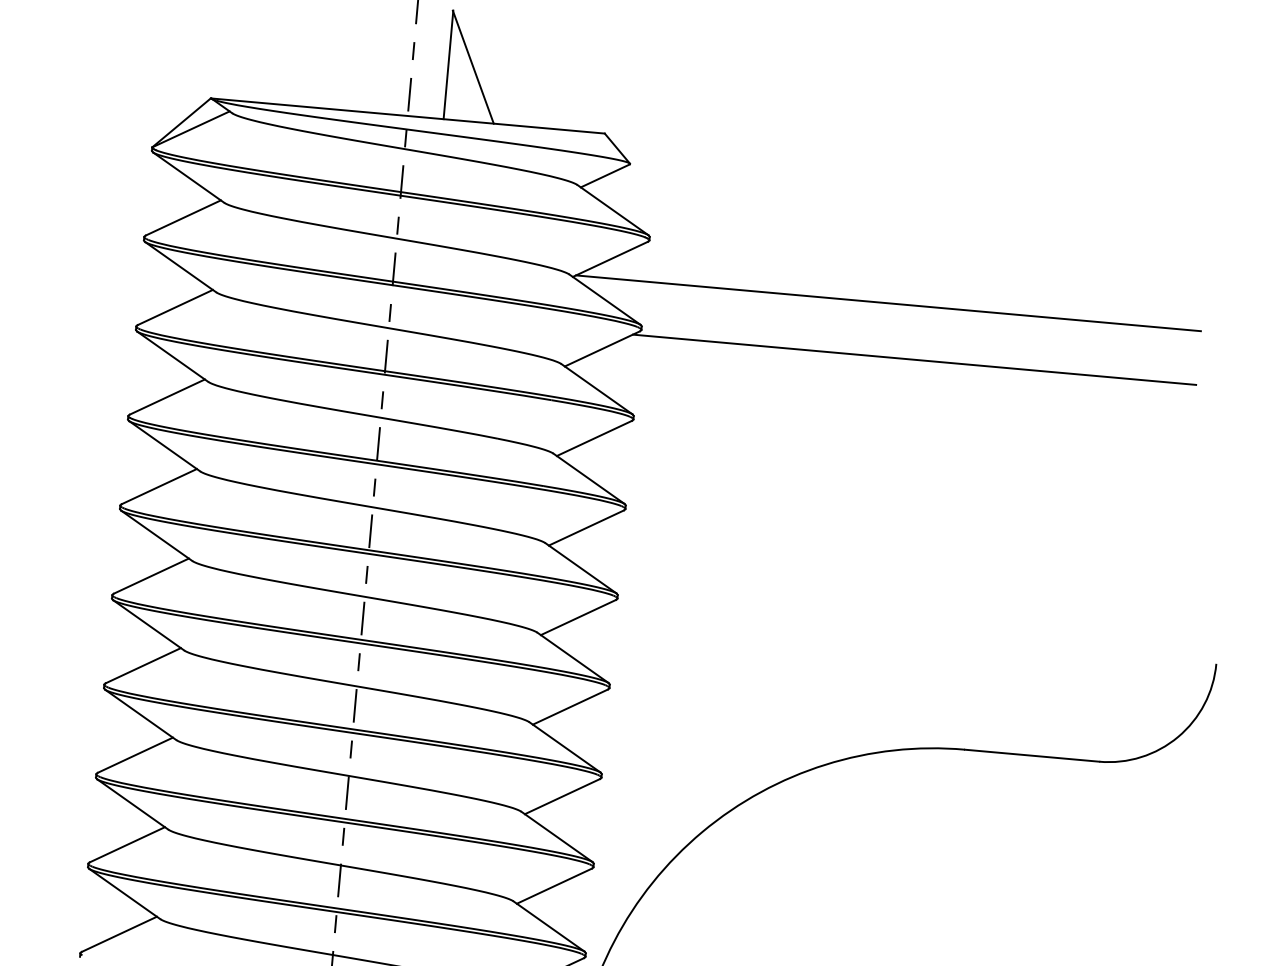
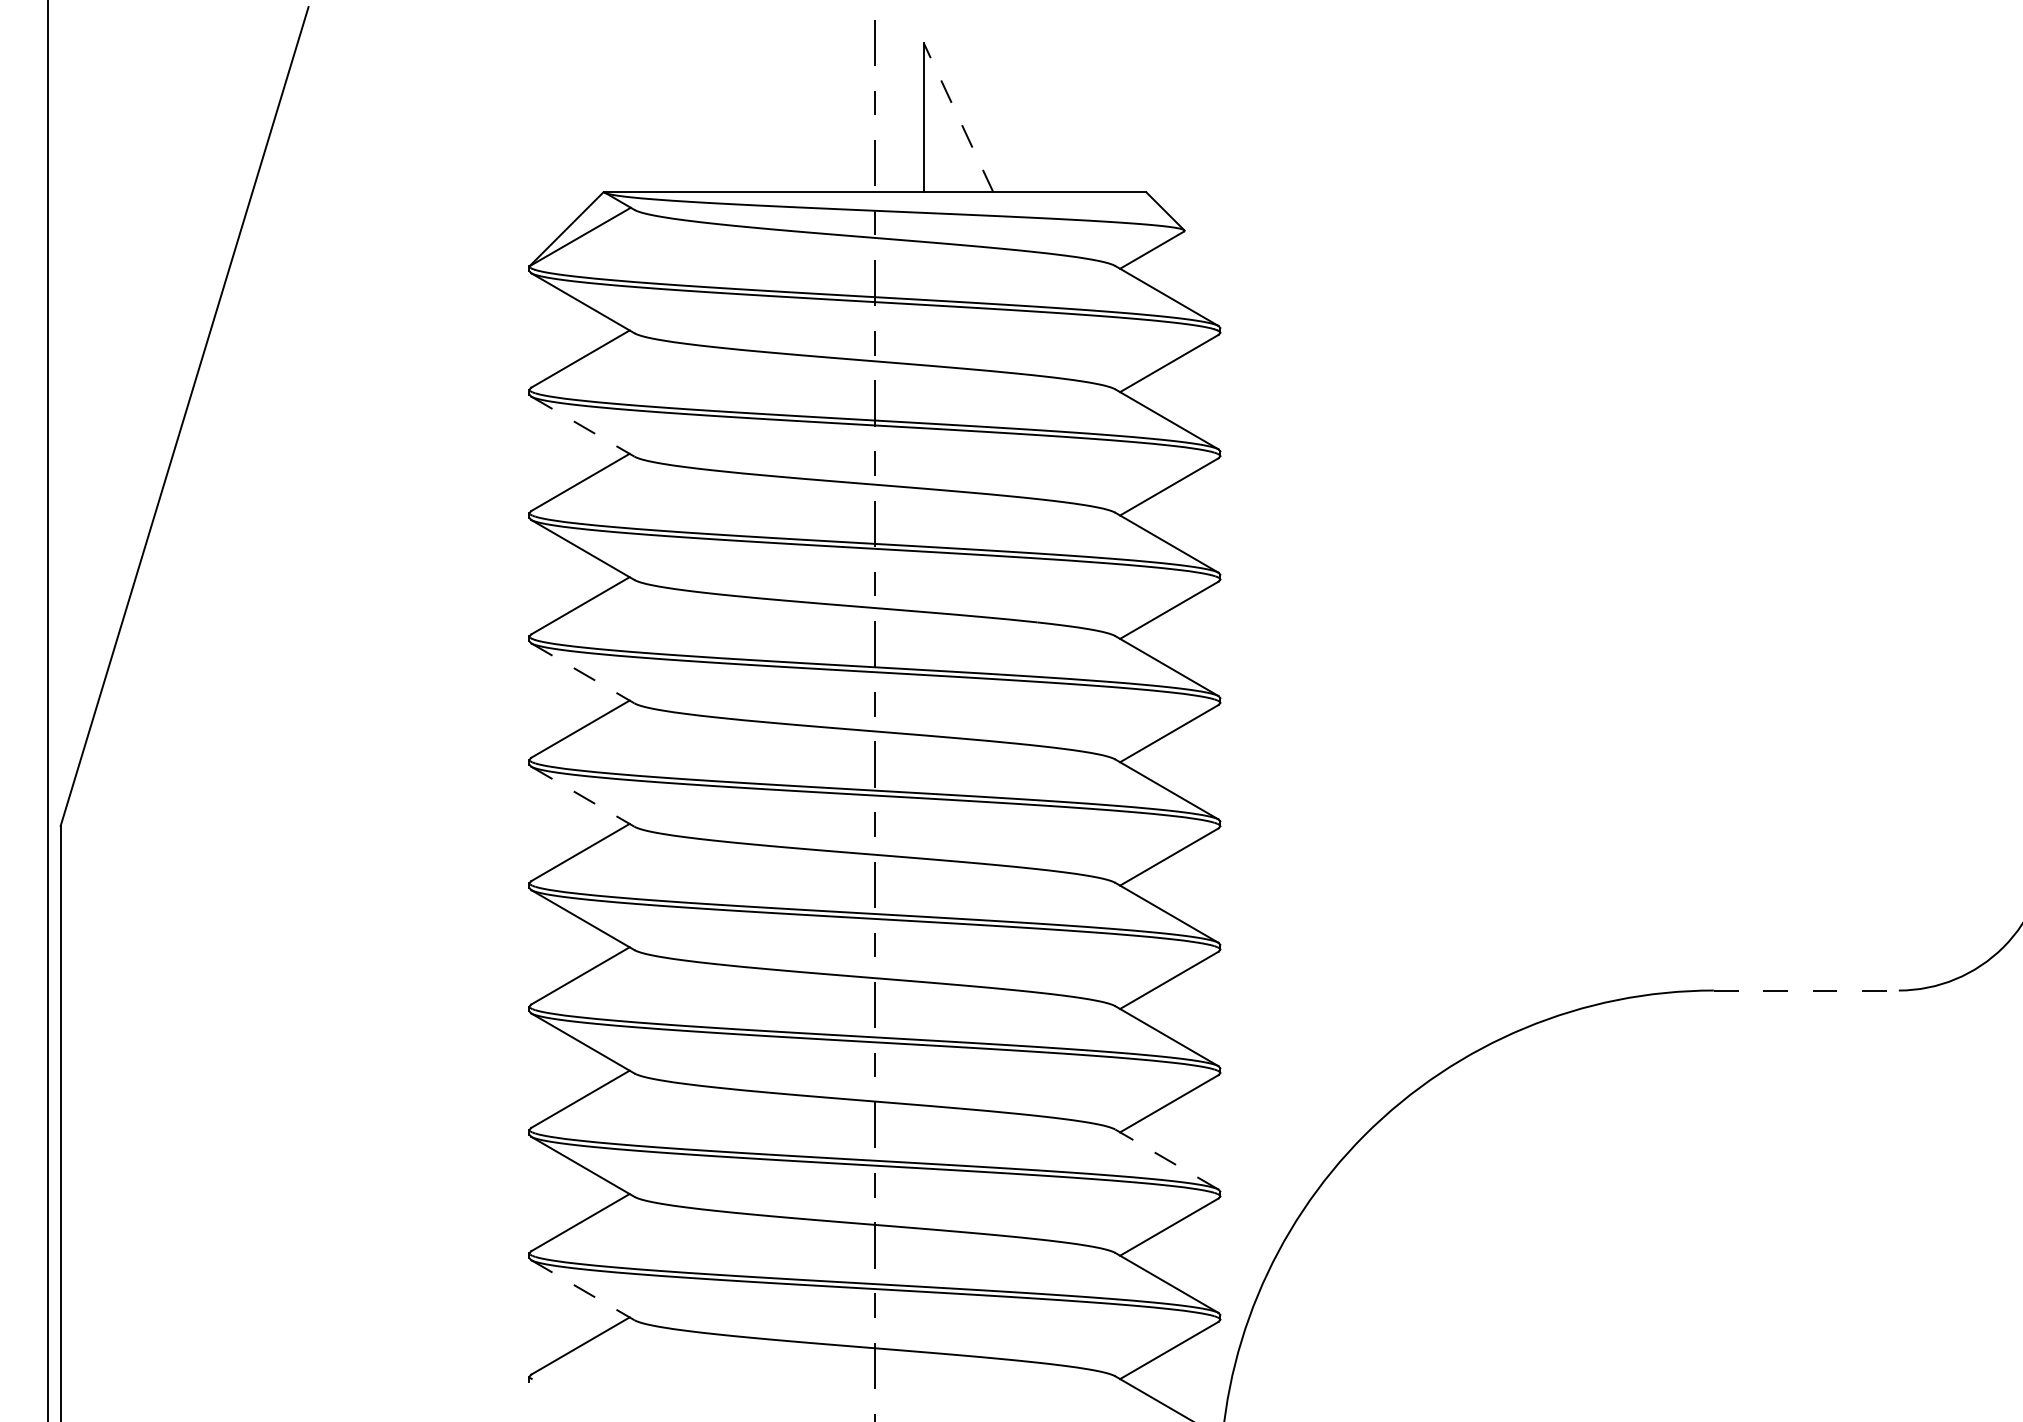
line: (473, 67) -> (958, 117), solid -> dashed
line: (180, 267) -> (582, 426), solid -> dashed
line: (888, 303) -> (1554, 389), removed
line: (914, 359) -> (1597, 463), removed
line: (164, 446) -> (582, 673), solid -> dashed
line: (156, 535) -> (582, 796), solid -> dashed
line: (1032, 755) -> (1806, 990), solid -> dashed
line: (557, 836) -> (1167, 1159), solid -> dashed
line: (124, 894) -> (582, 1290), solid -> dashed

